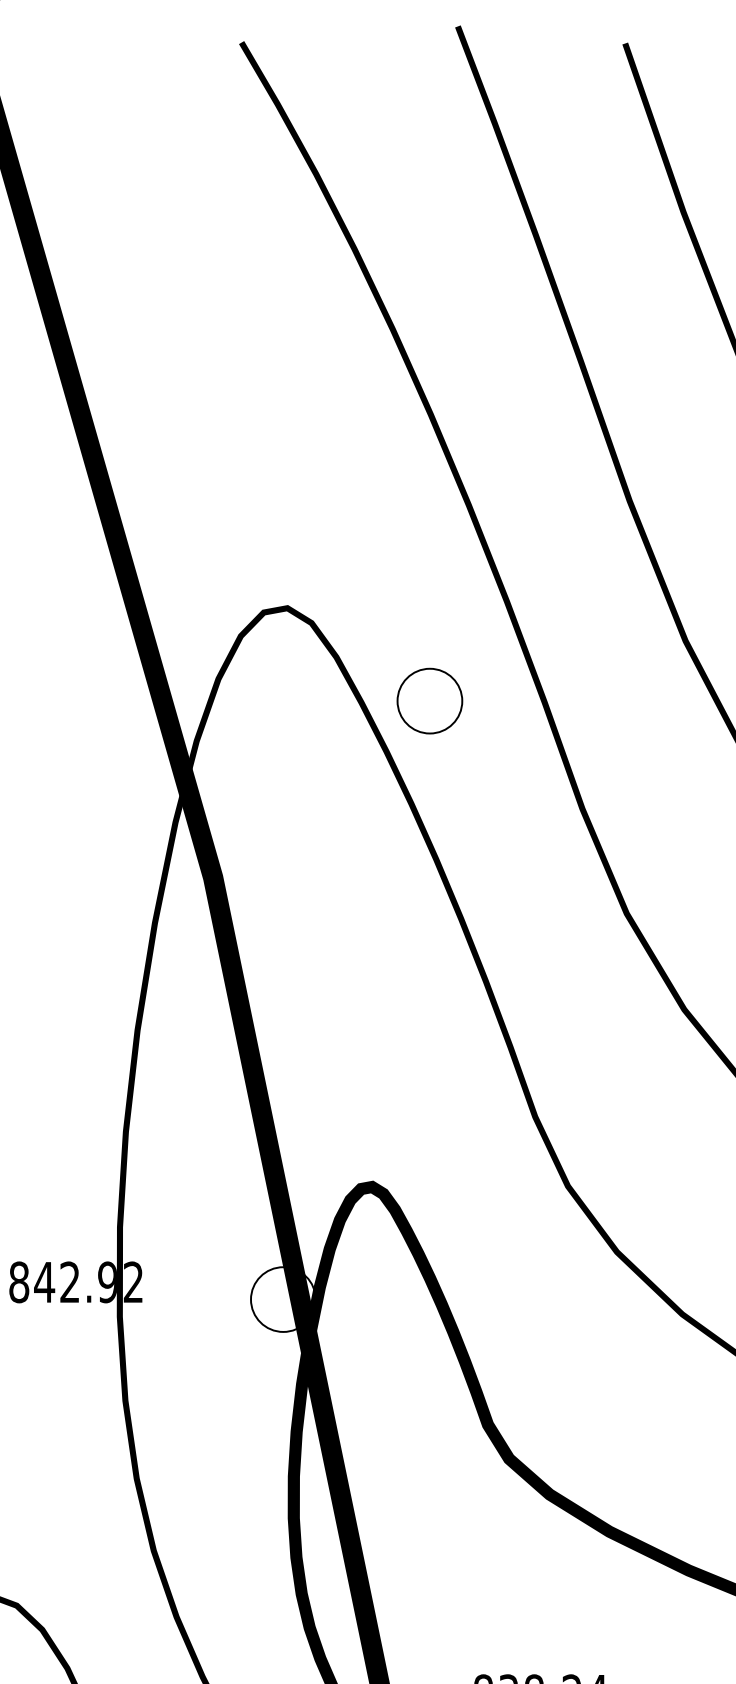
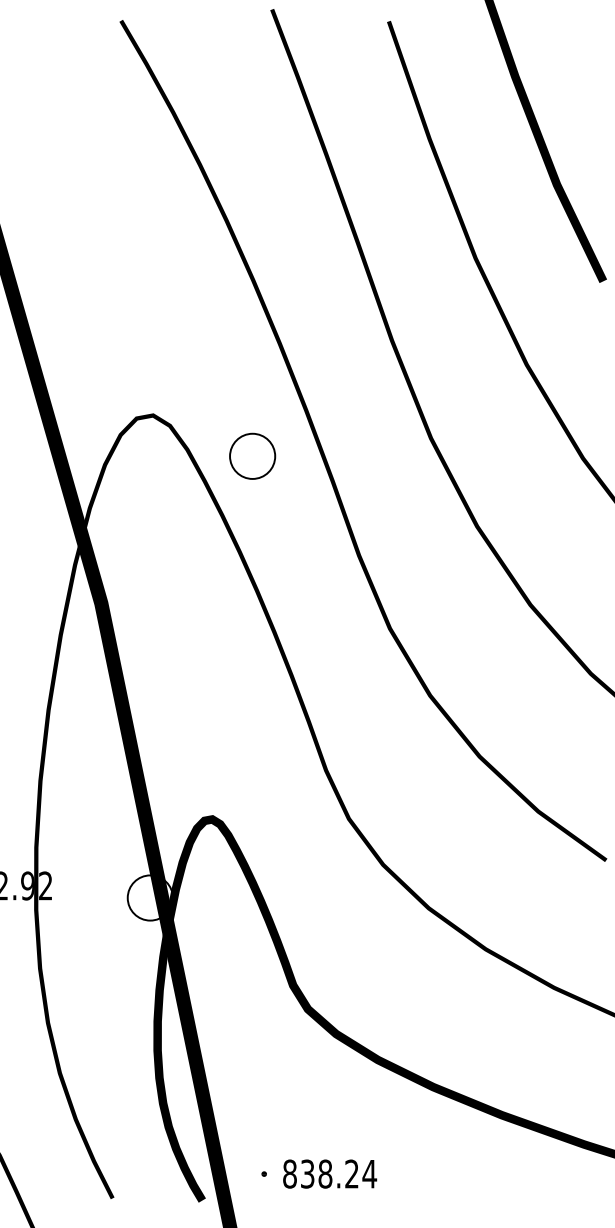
part: (429, 699) -> (252, 455), moved

